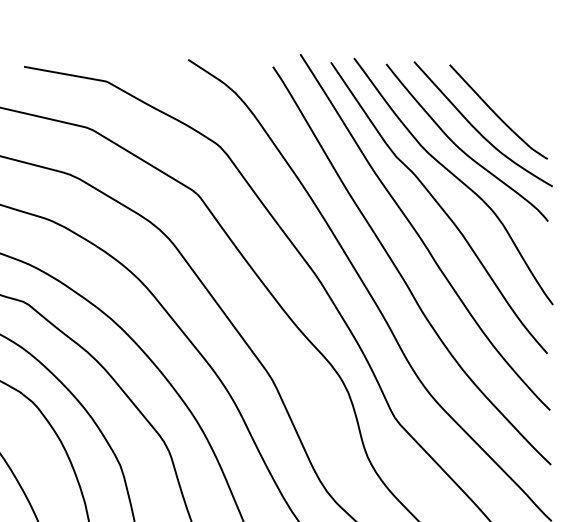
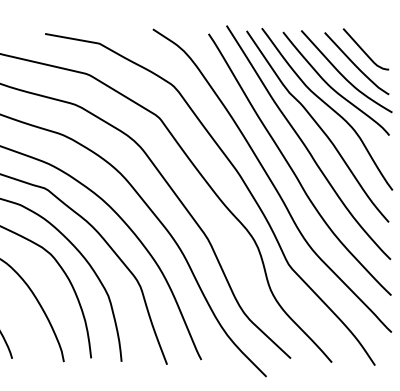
curve: (510, 92) -> (364, 50), added

